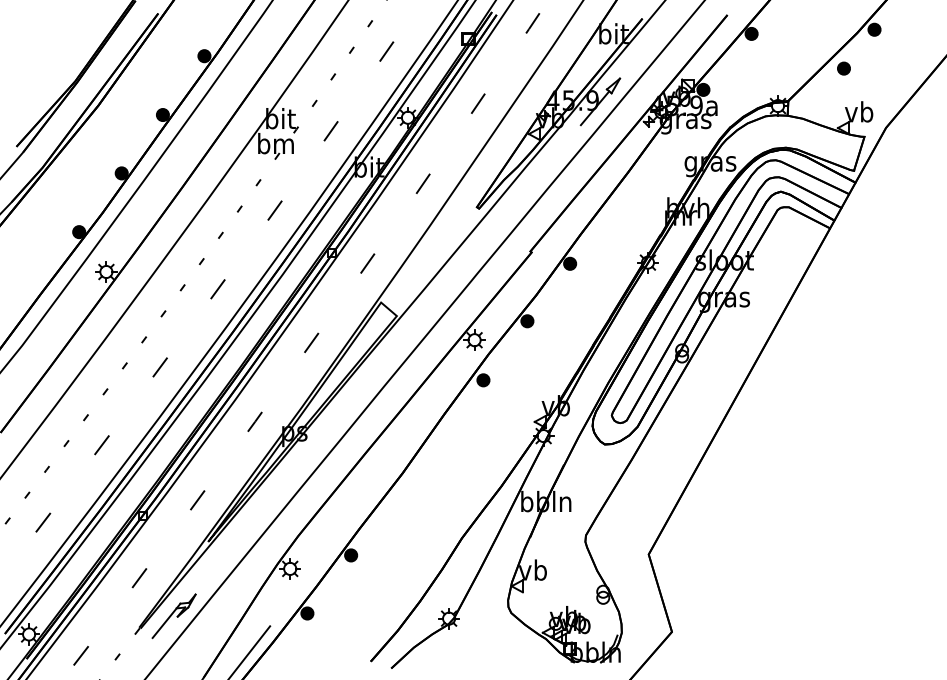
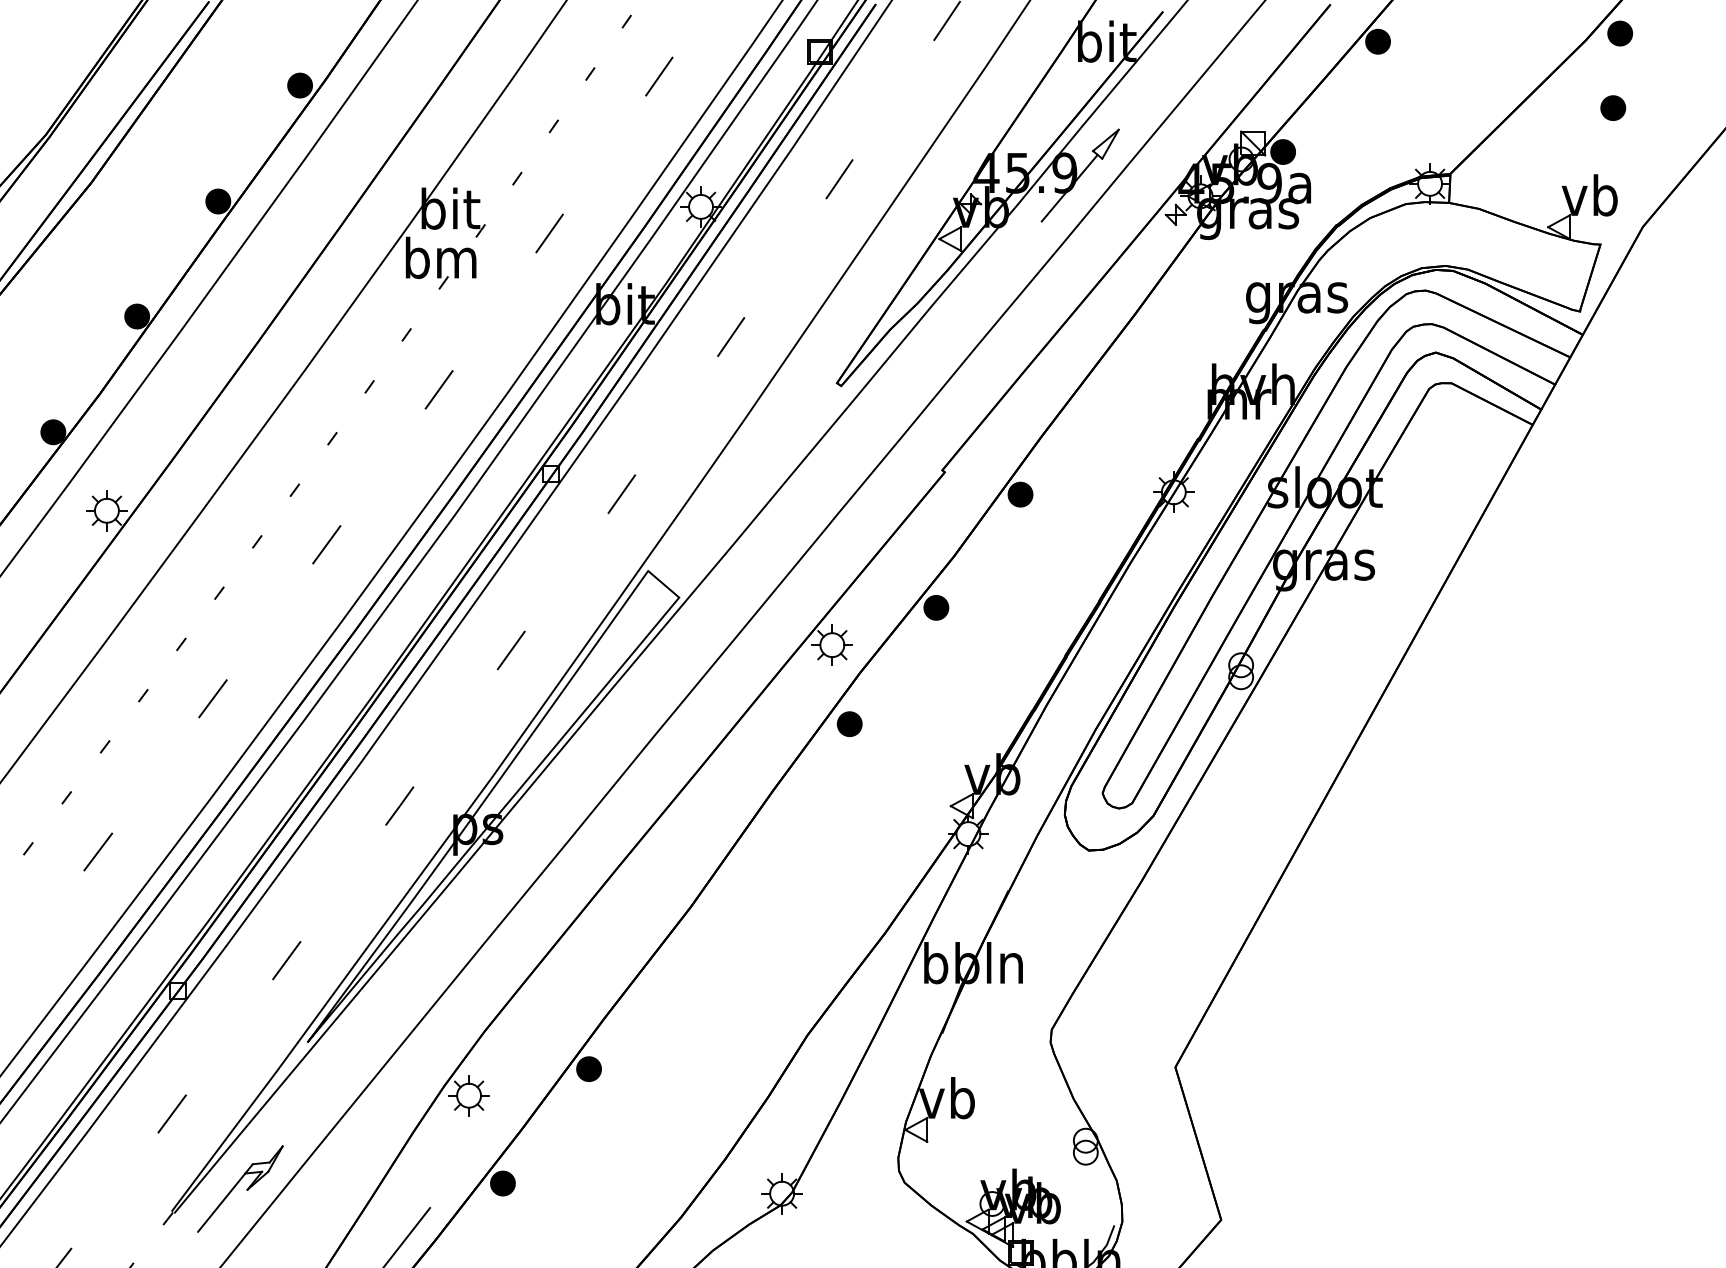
part: (843, 68) -> (1612, 107), moved

